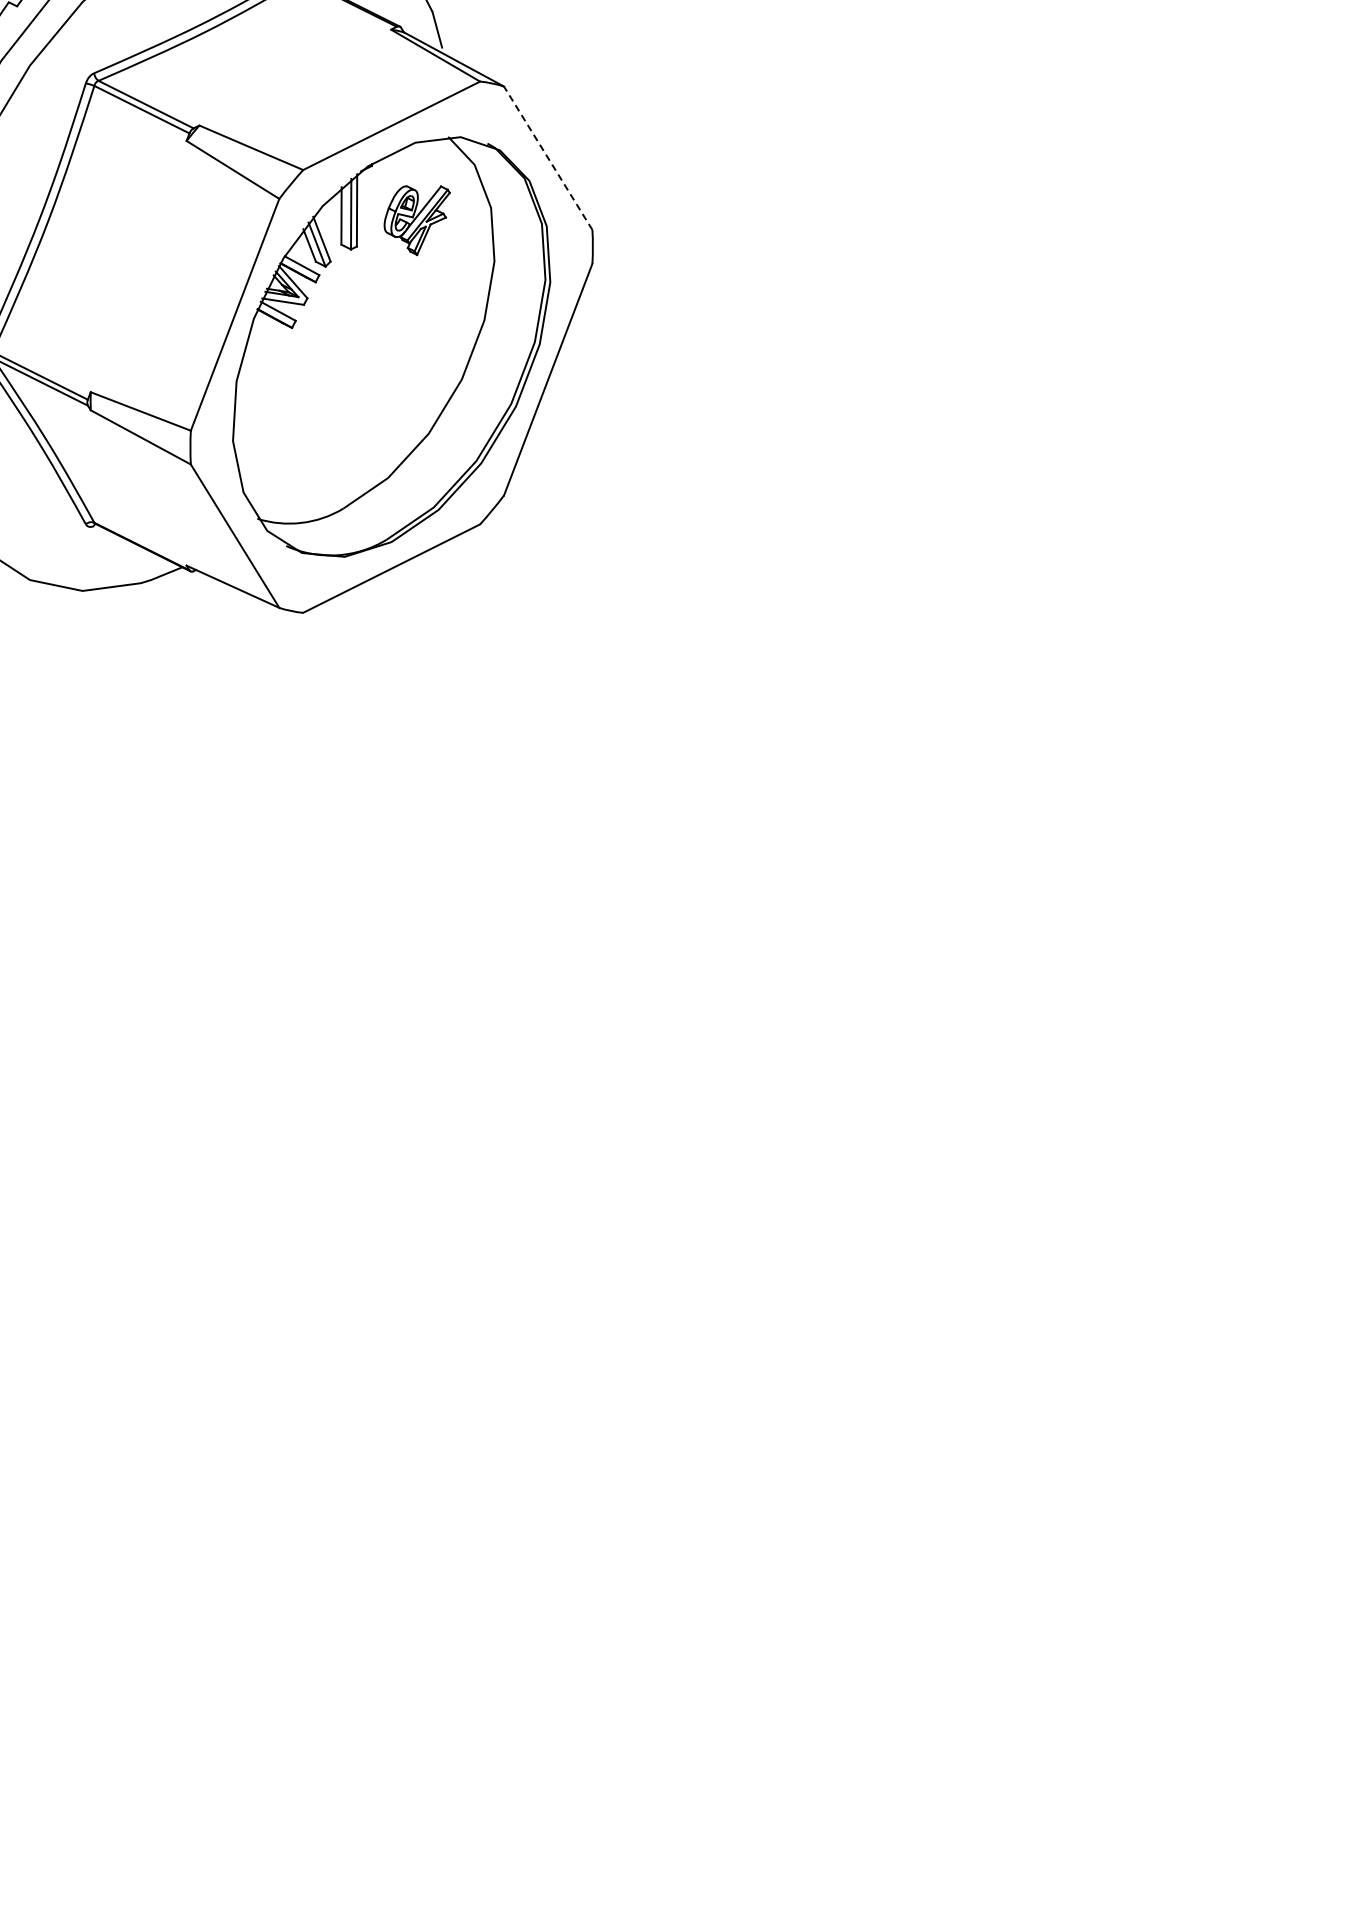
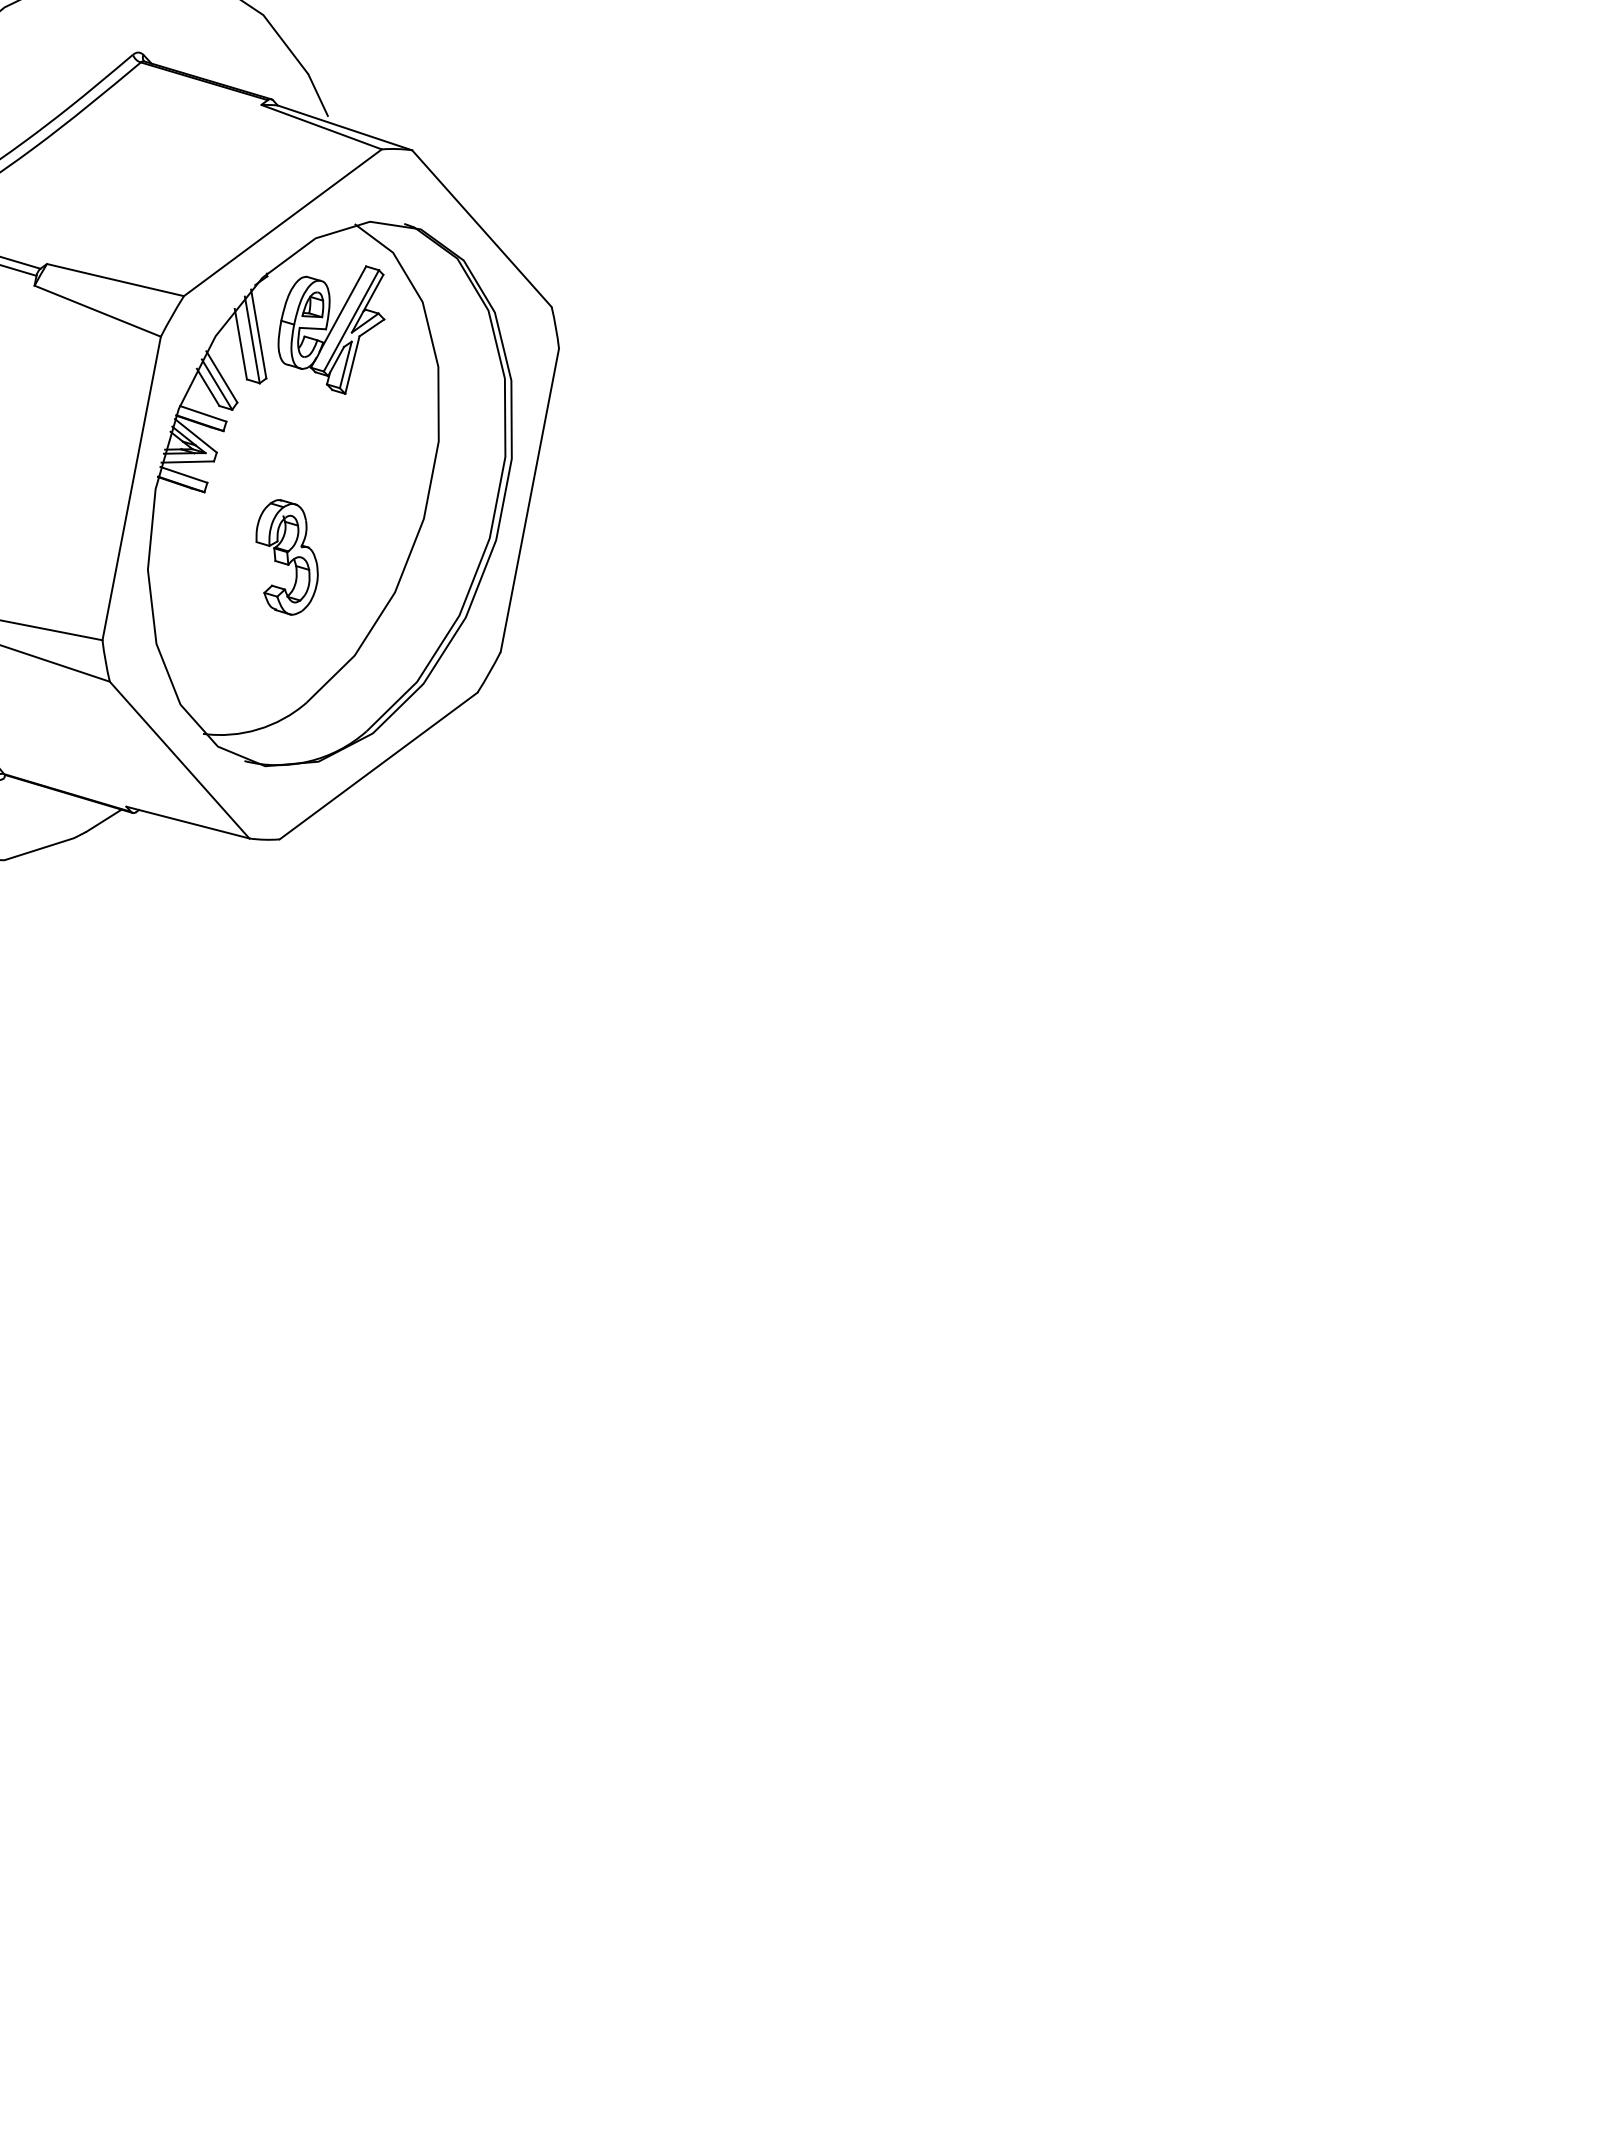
line: (547, 157) -> (480, 227), dashed -> solid
part: (416, 220) -> (333, 333), size x1.43
part: (347, 390) -> (285, 557), added

